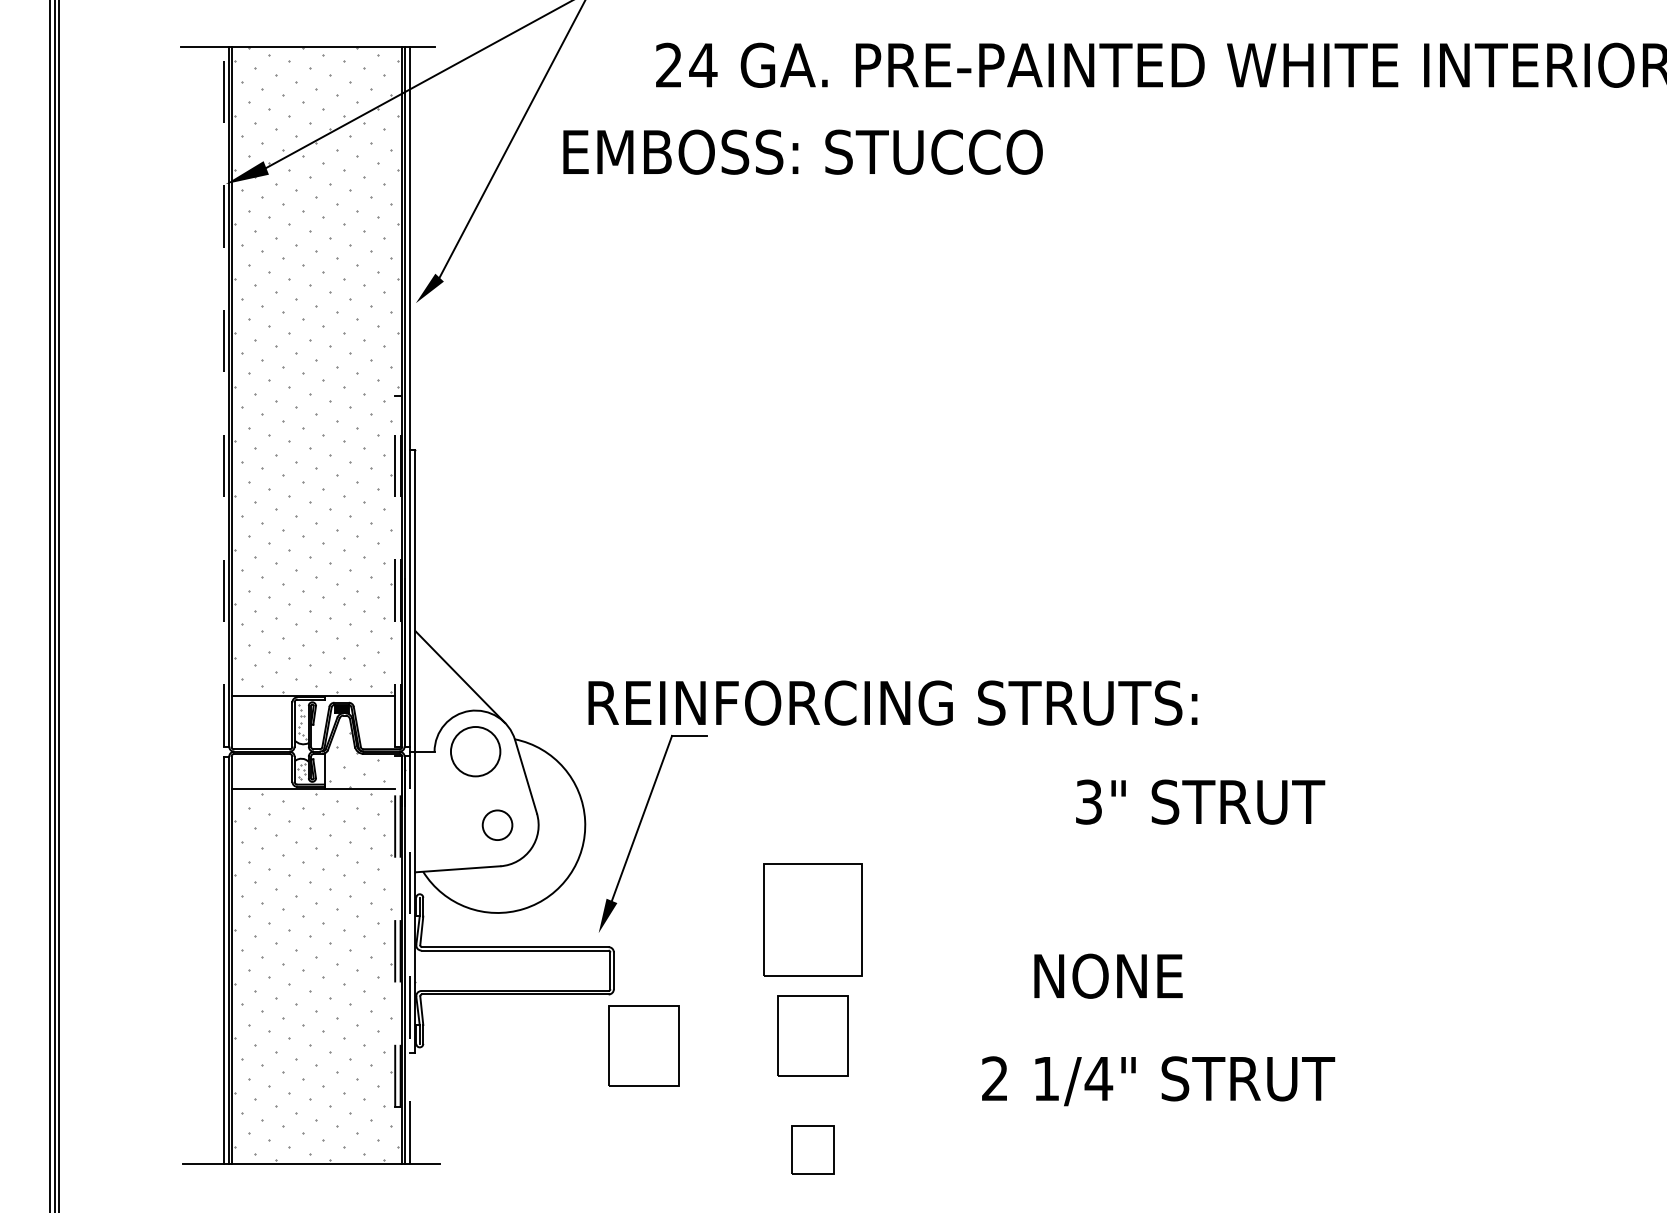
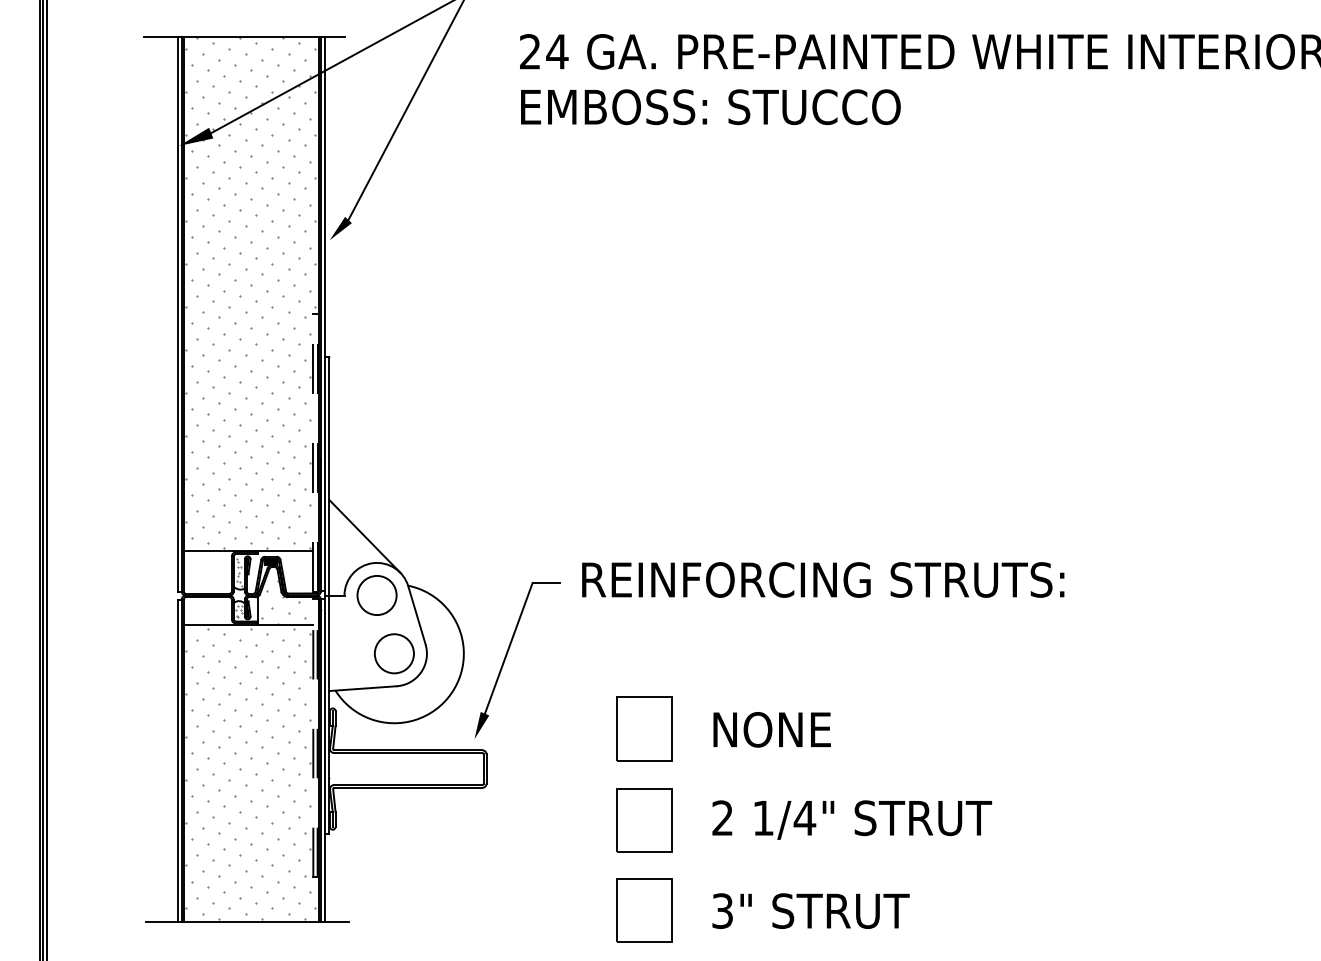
text: (802, 151) -> (710, 106), moved
line: (223, 396) -> (177, 314), dashed -> solid
text: (892, 702) -> (822, 579), moved
text: (1200, 801) -> (810, 910), moved
circle: (497, 824) -> (394, 653), size x1.67
part: (812, 919) -> (643, 728), size x0.71
line: (409, 959) -> (324, 760), dashed -> solid
text: (1108, 975) -> (772, 729), moved
part: (643, 1045) -> (510, 828), removed
text: (1158, 1081) -> (852, 820), moved
part: (812, 1149) -> (643, 910), size x1.67

